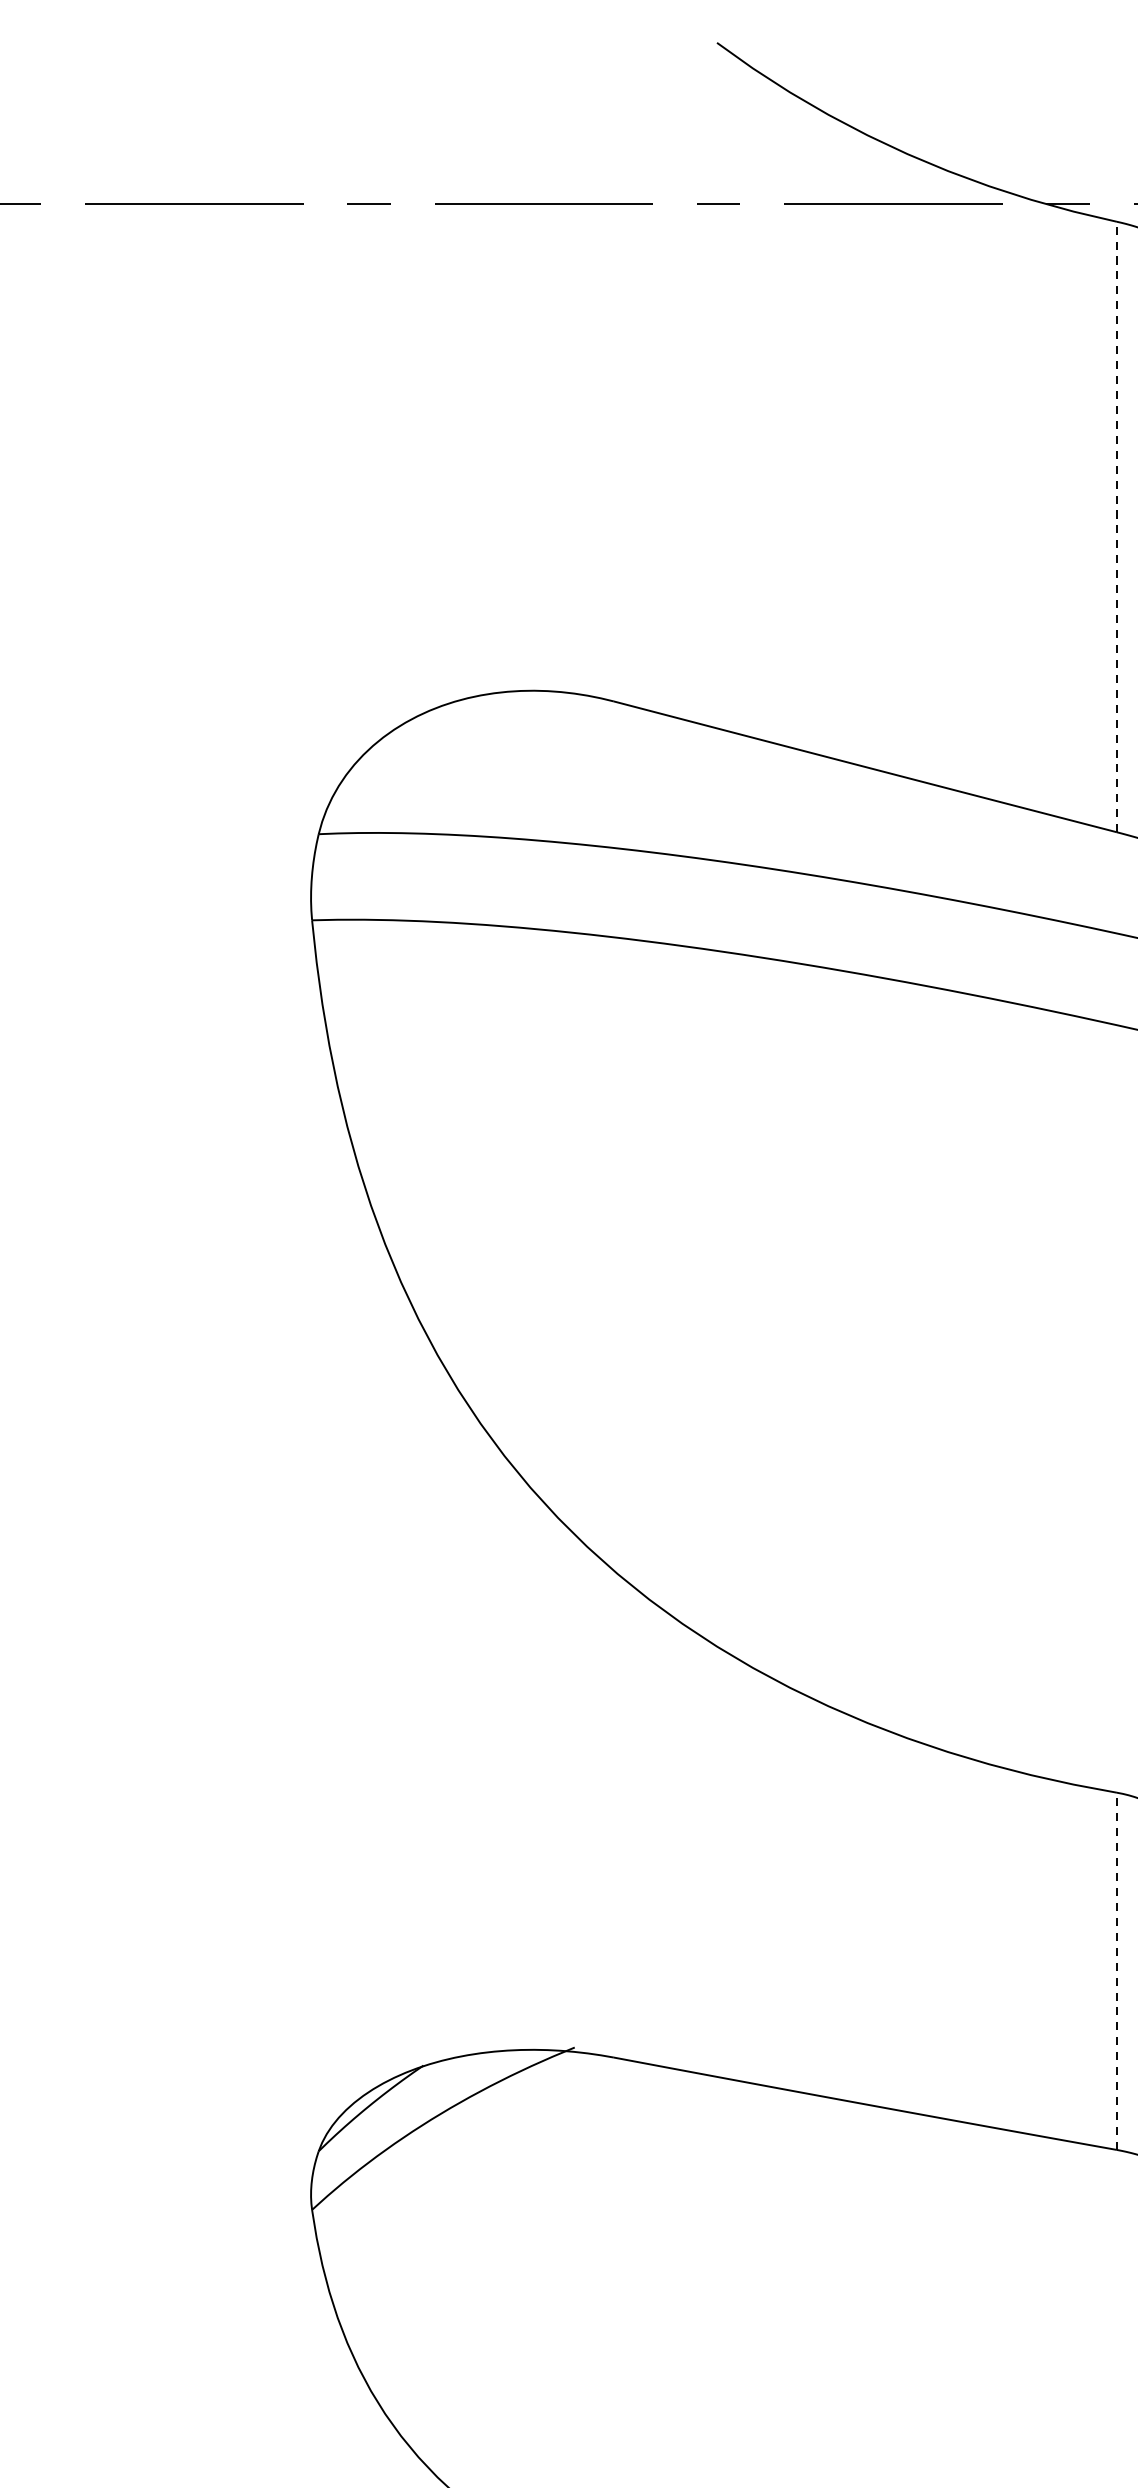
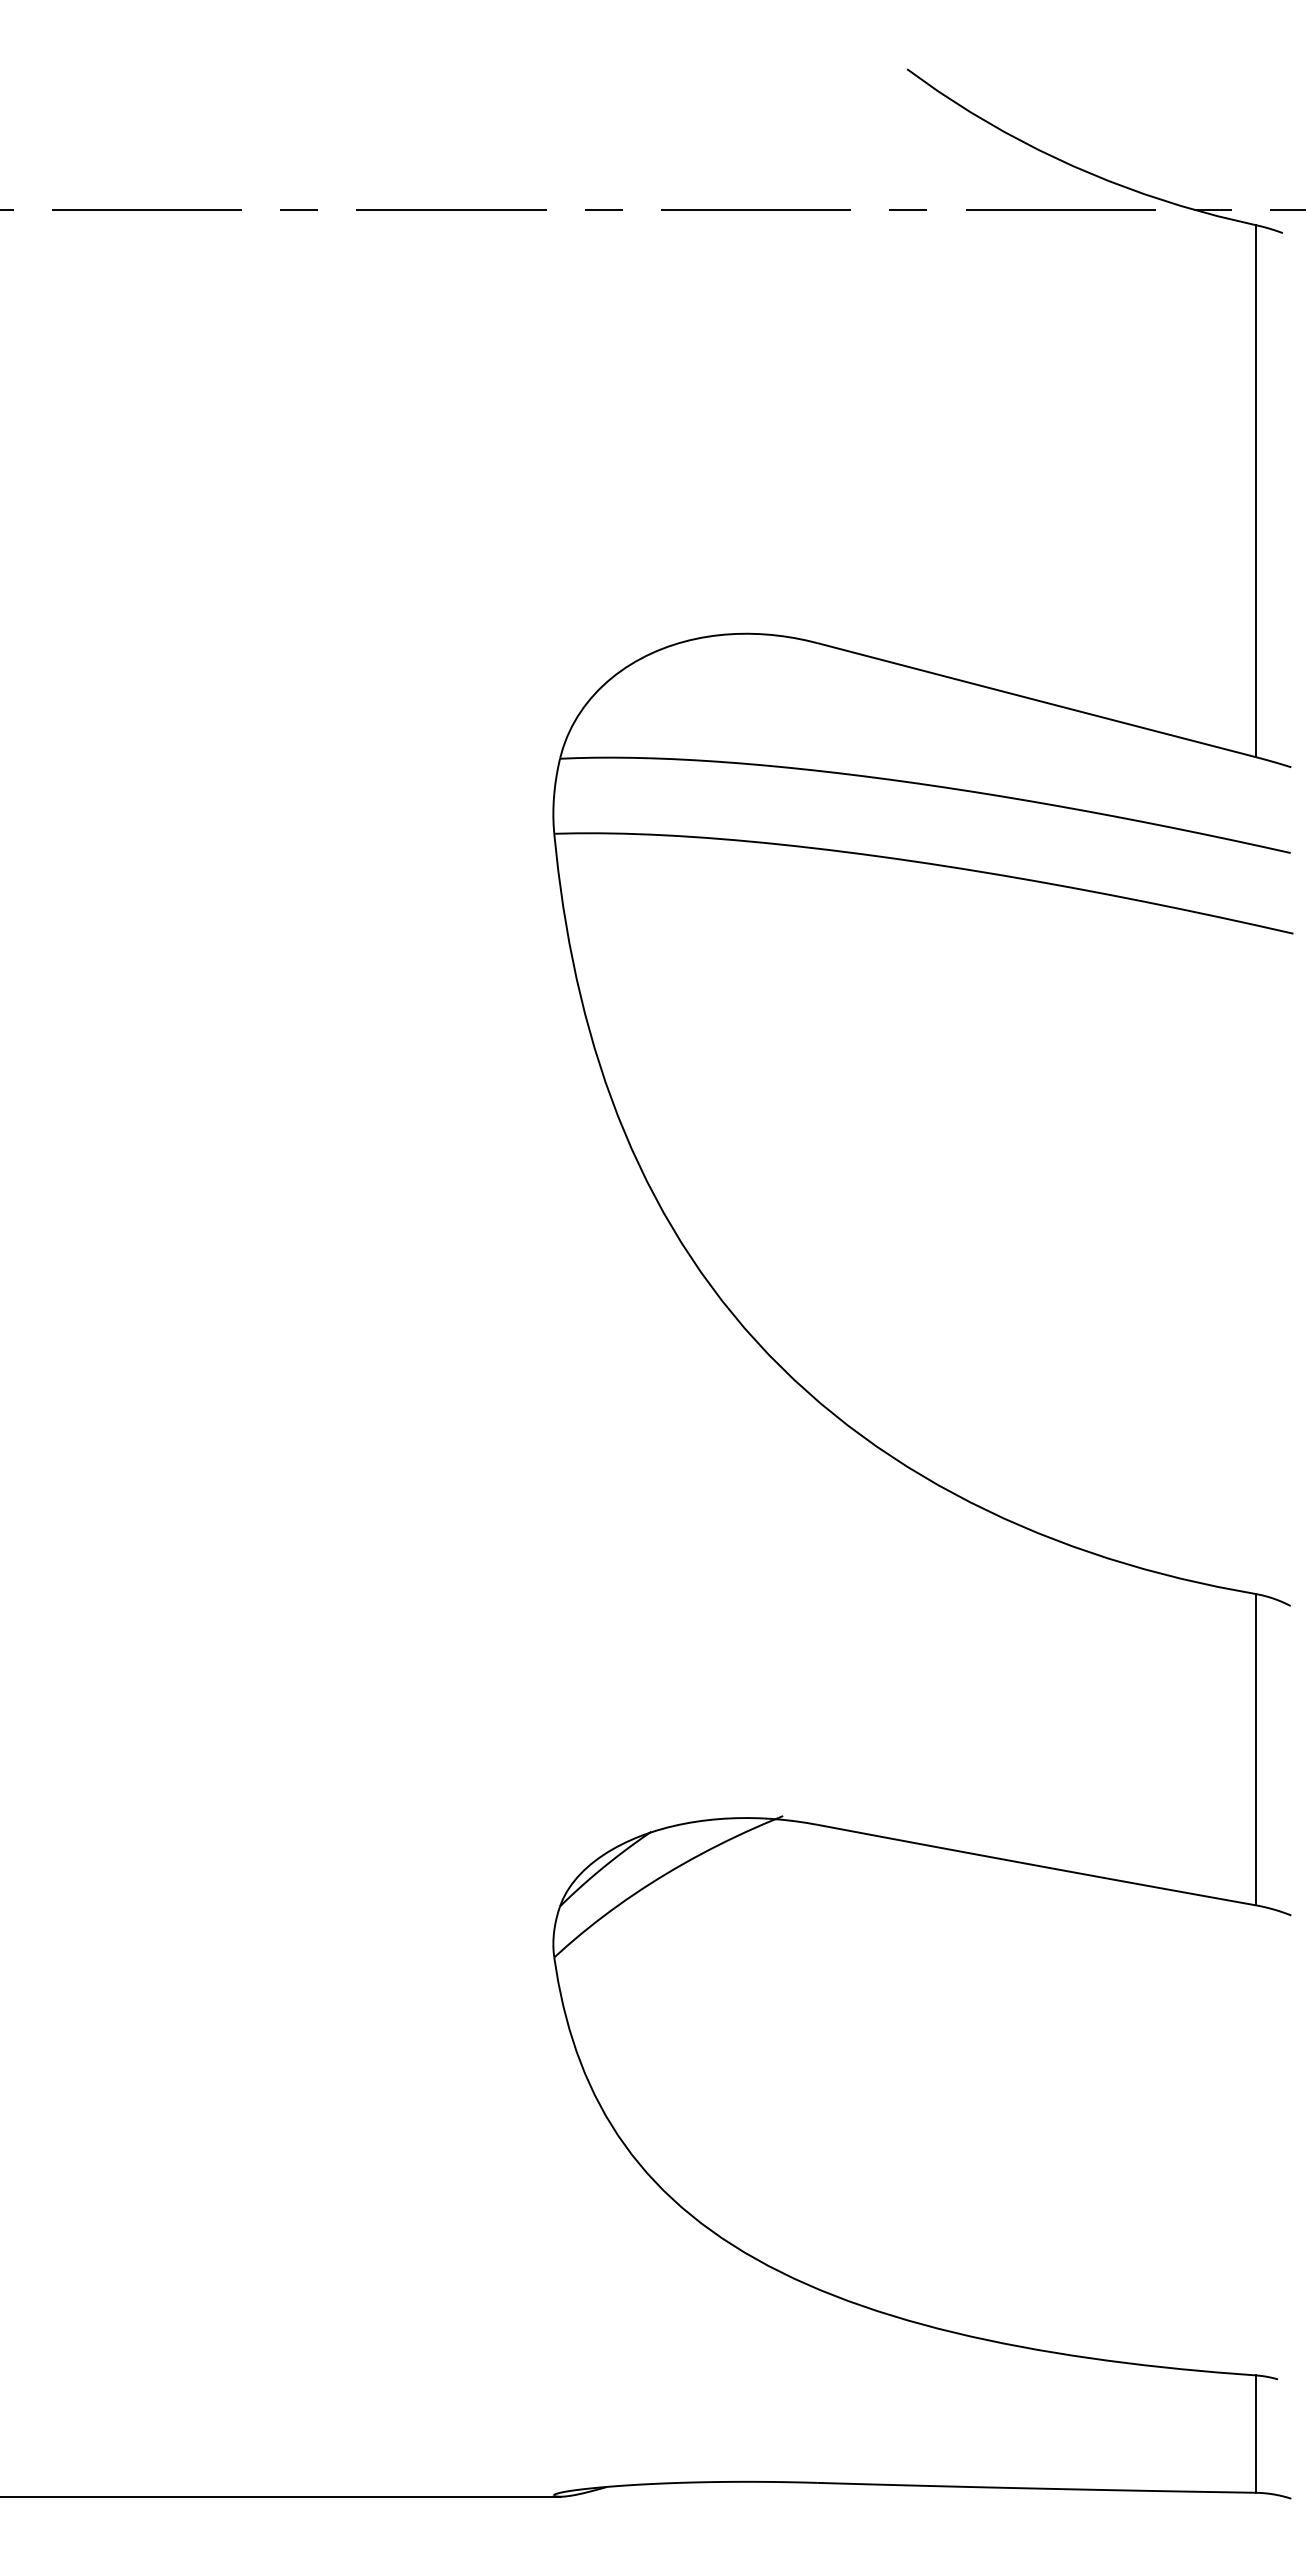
line: (1116, 527) -> (1255, 491), dashed -> solid
line: (1116, 1971) -> (1255, 1749), dashed -> solid

